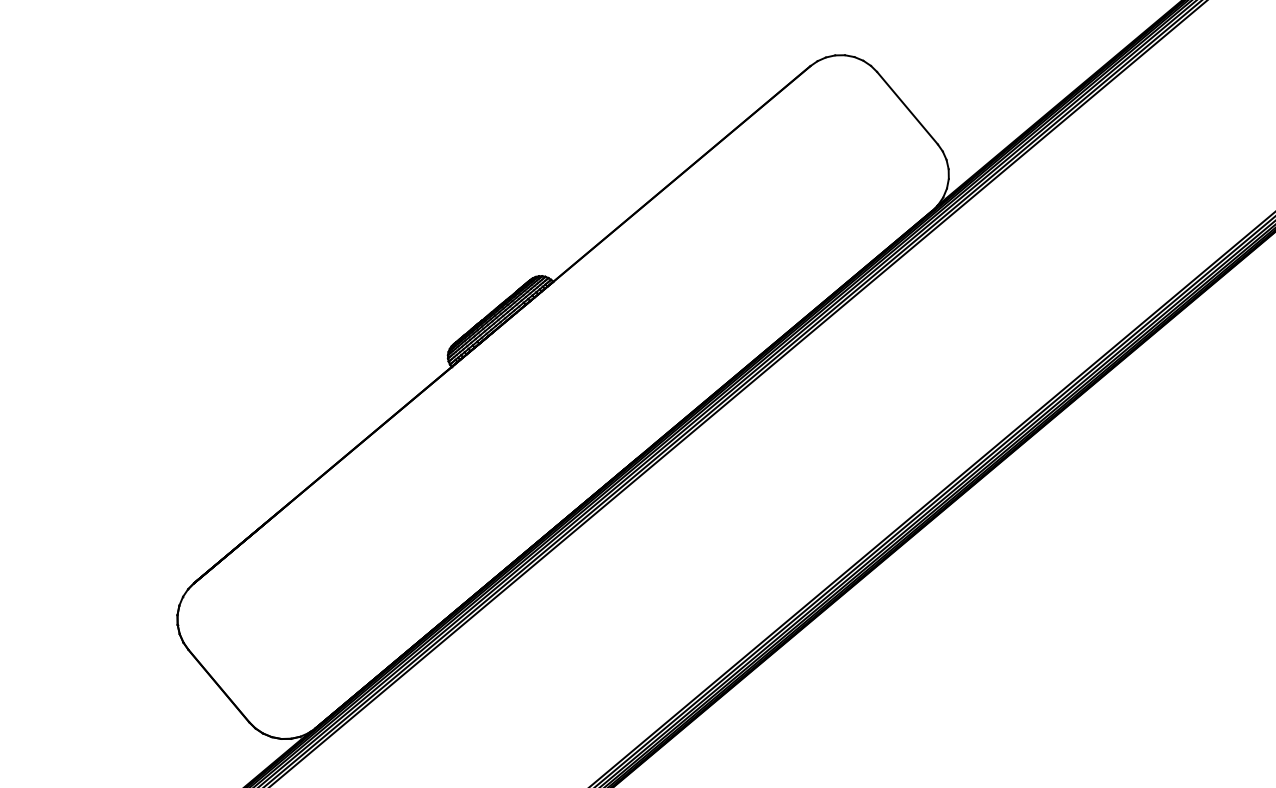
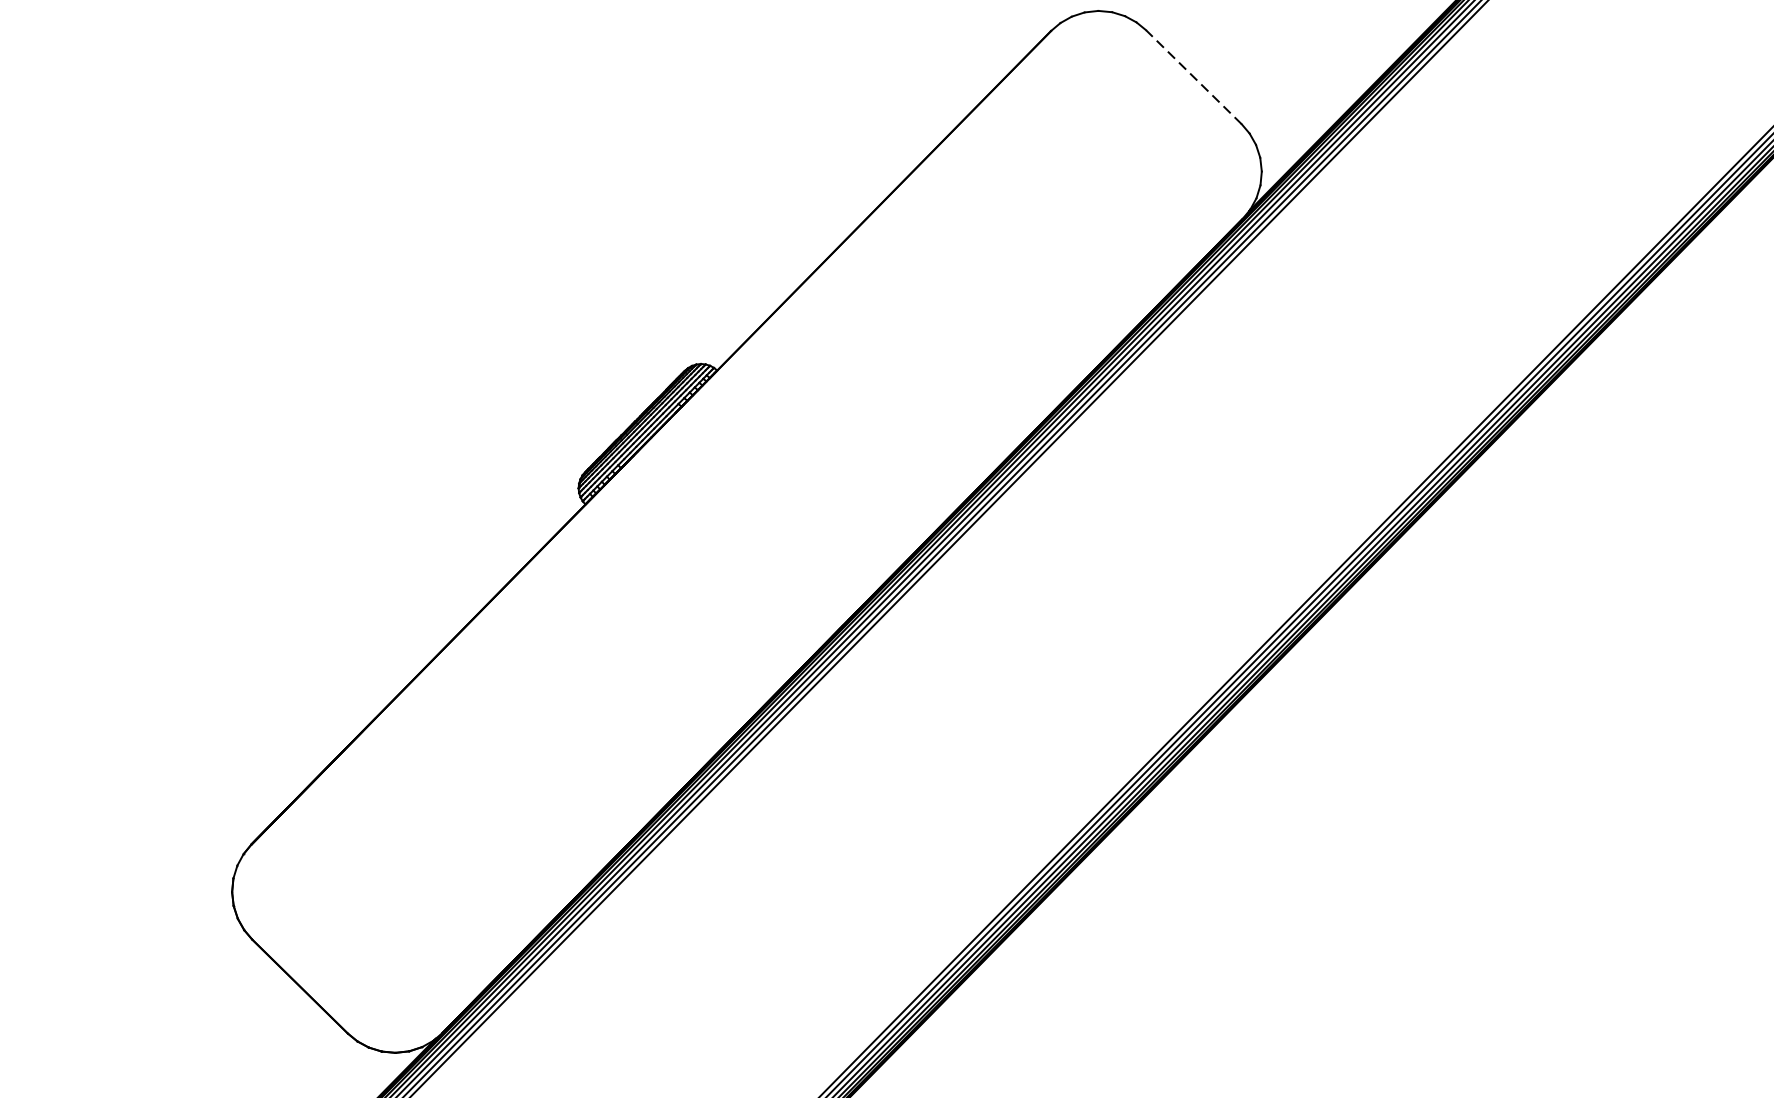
line: (907, 107) -> (1193, 76), solid -> dashed

